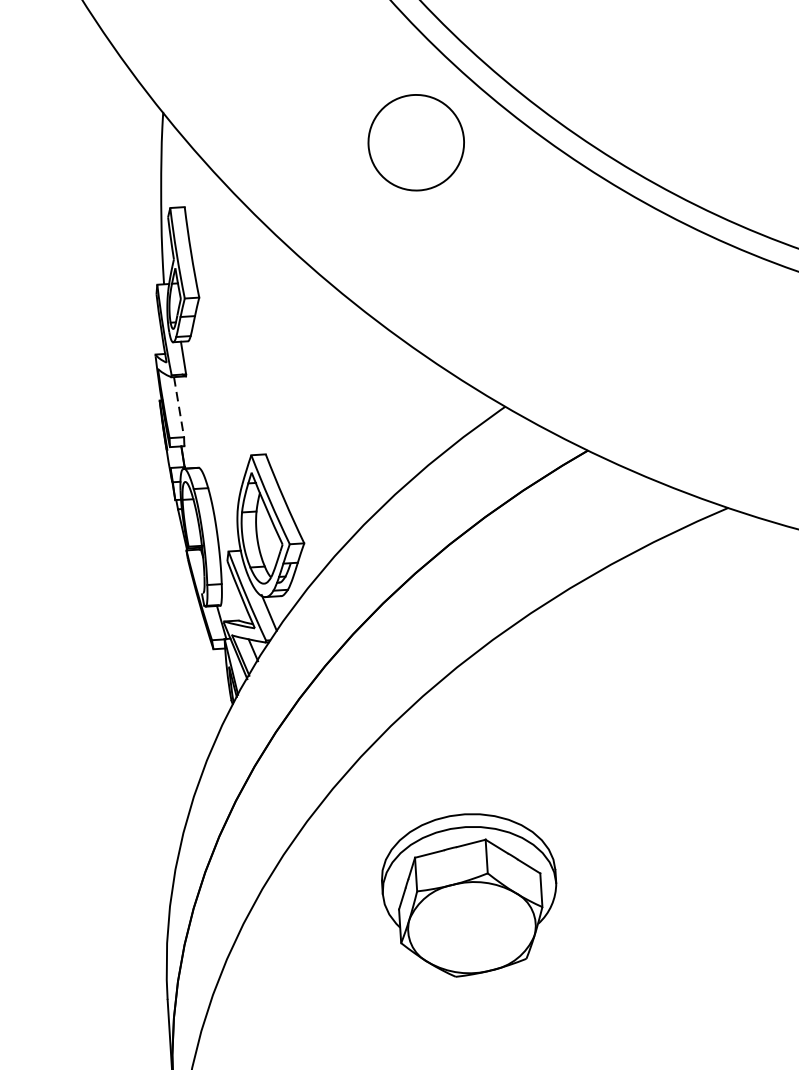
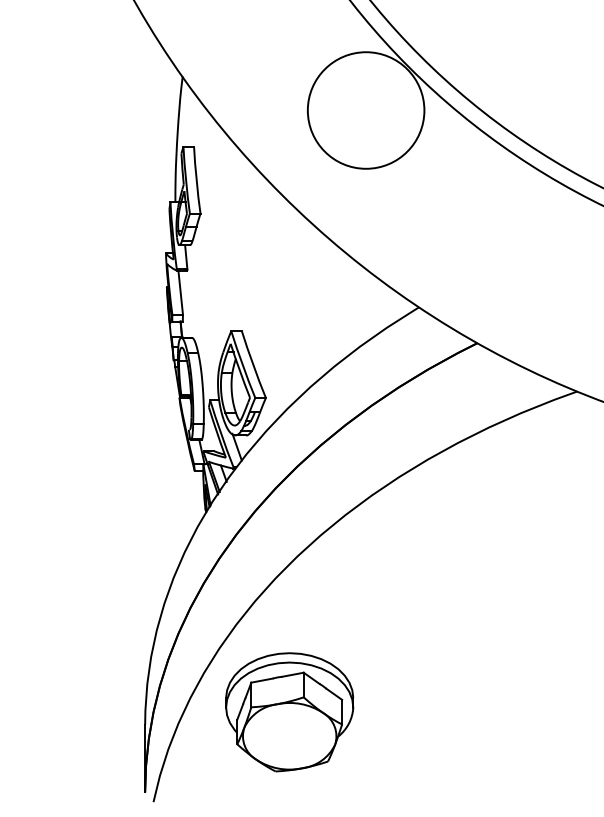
circle: (415, 142) -> (365, 110), size x1.67
line: (178, 408) -> (180, 293), dashed -> solid
part: (469, 895) -> (289, 712), moved

